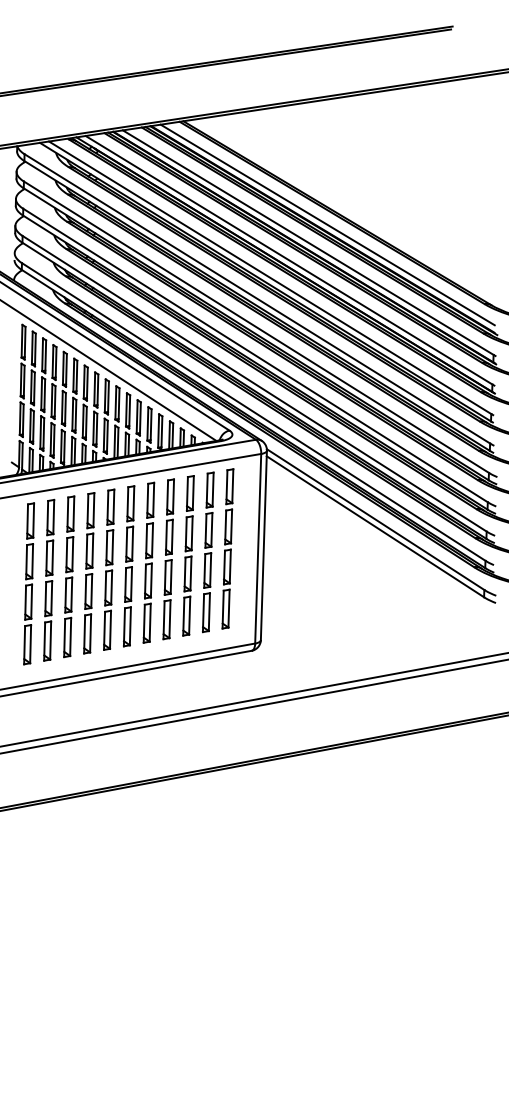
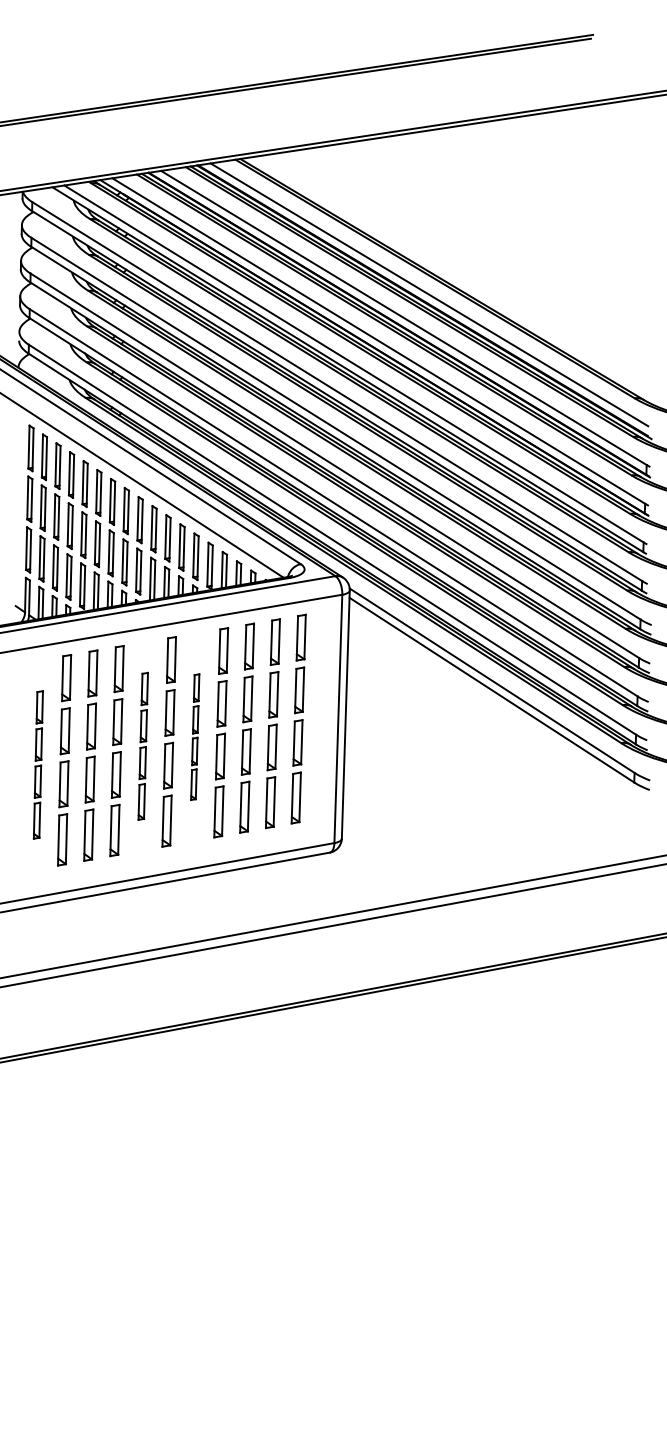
part: (148, 562) -> (194, 736), size x0.6
part: (109, 569) -> (143, 746), size x0.7
part: (29, 583) -> (38, 764), size x0.7

